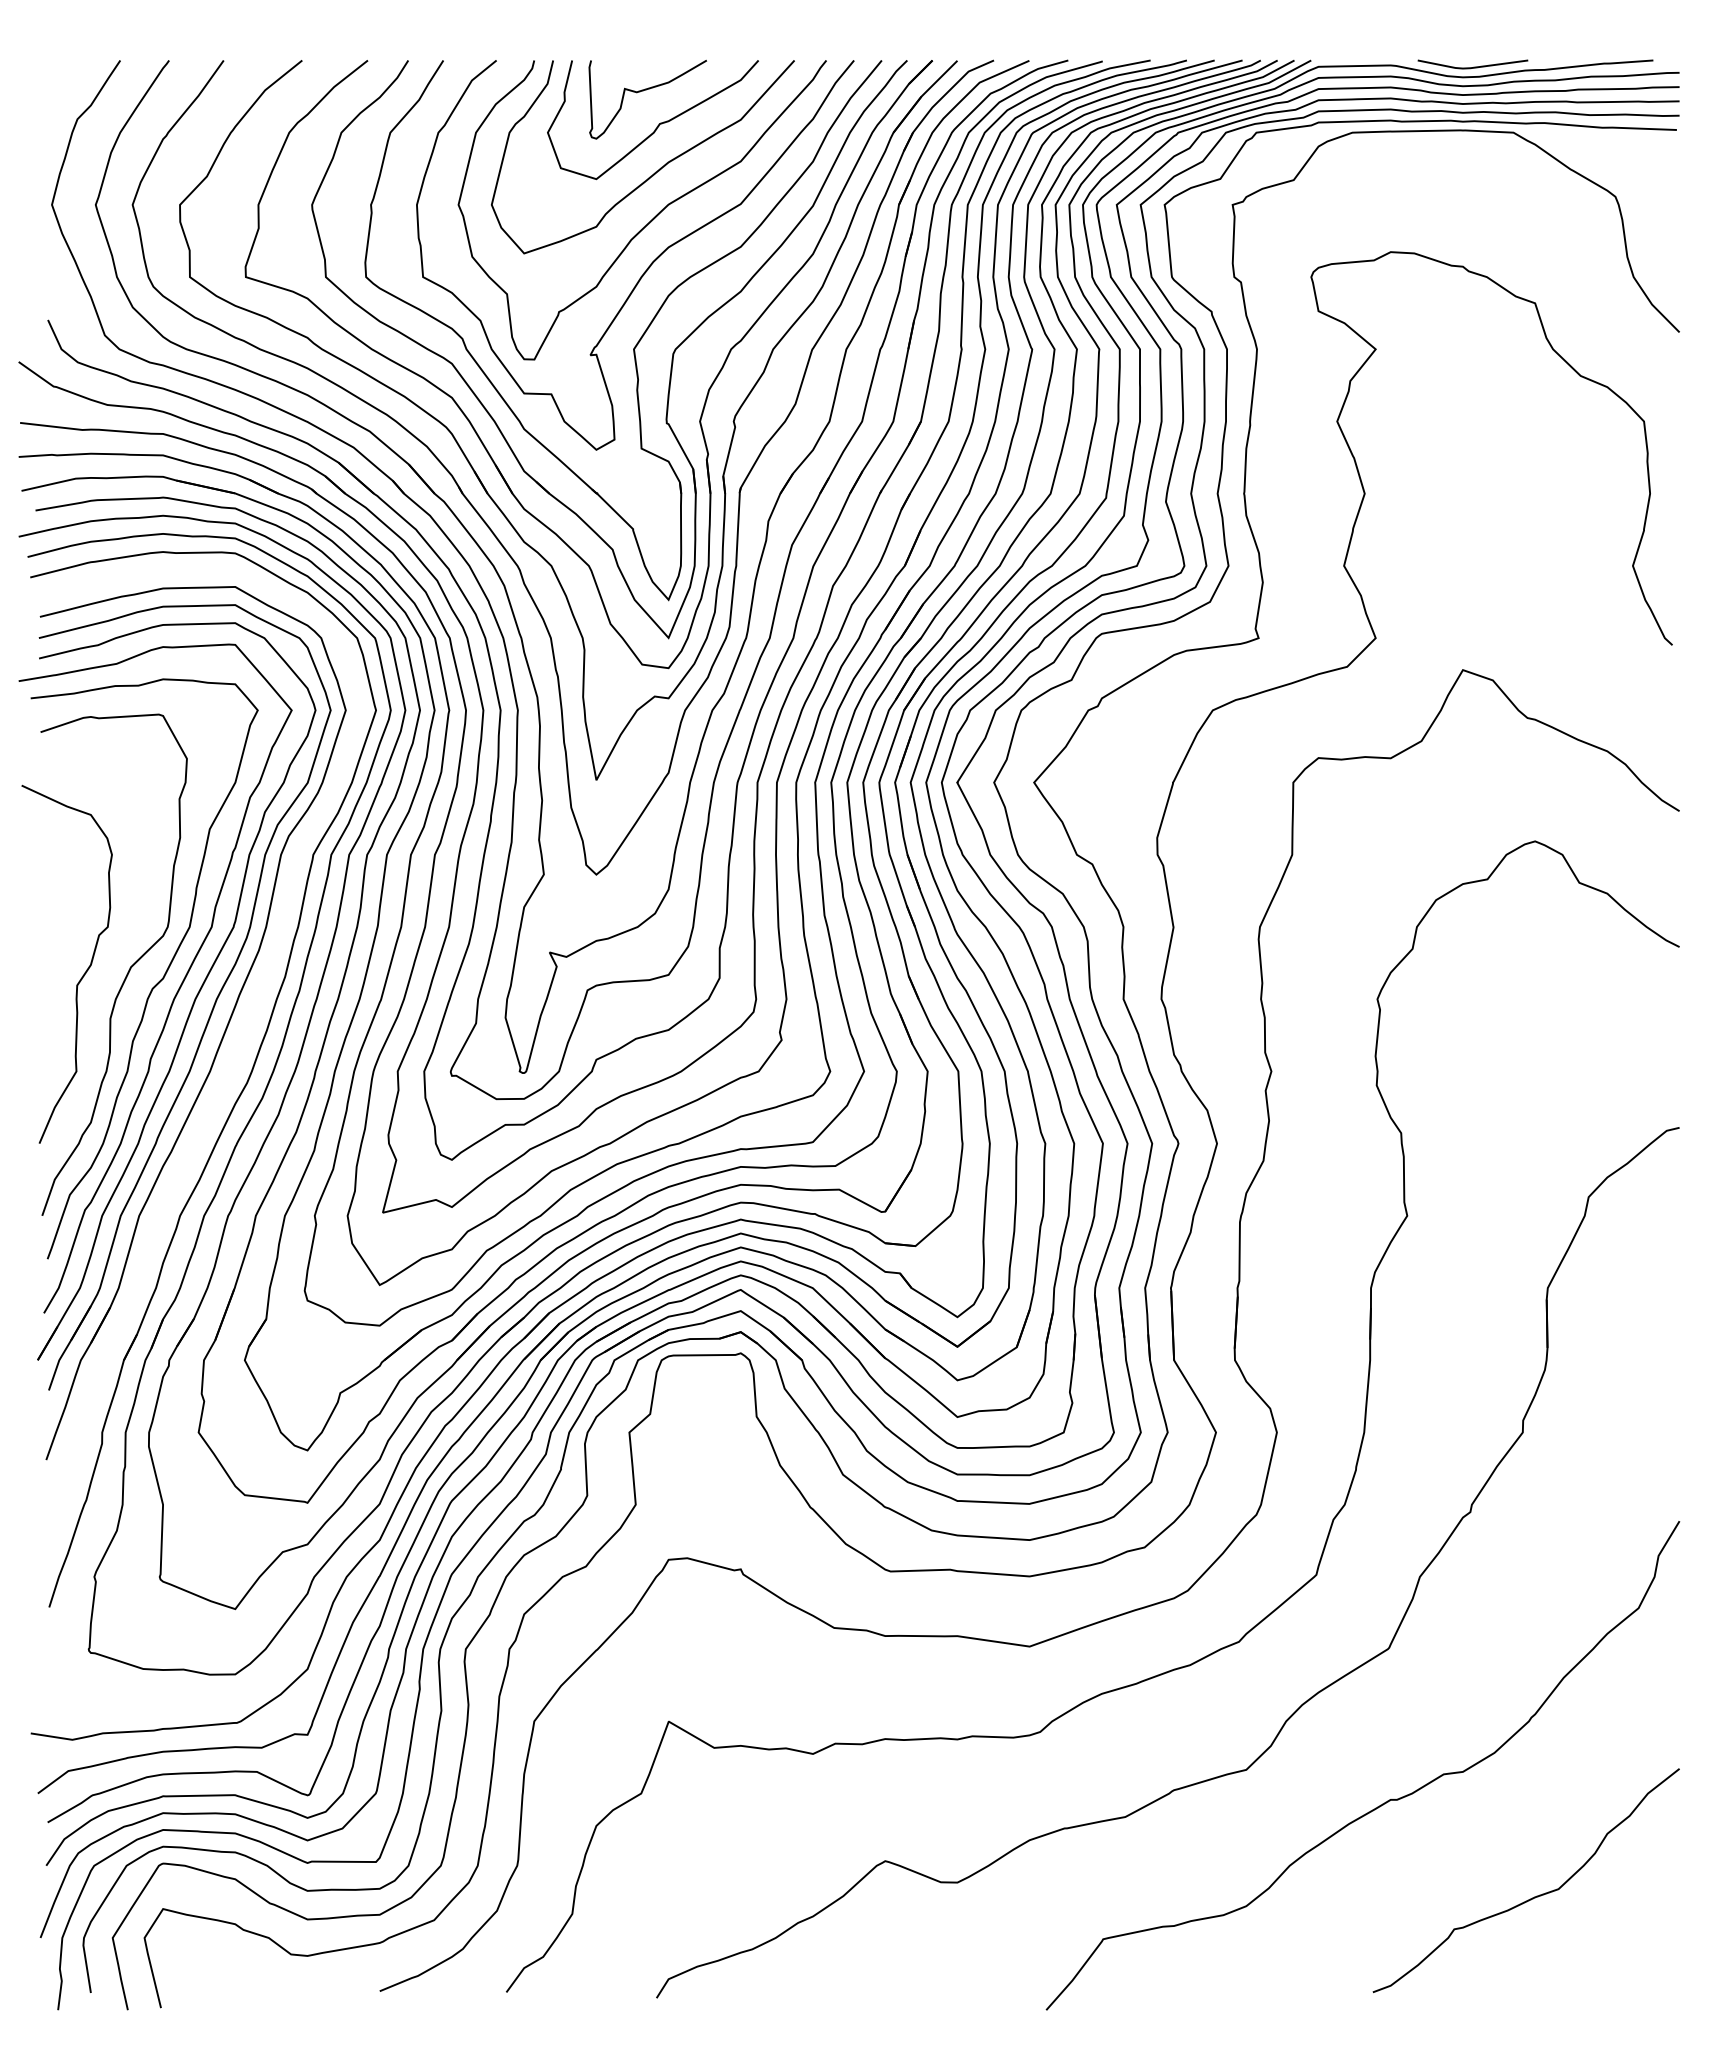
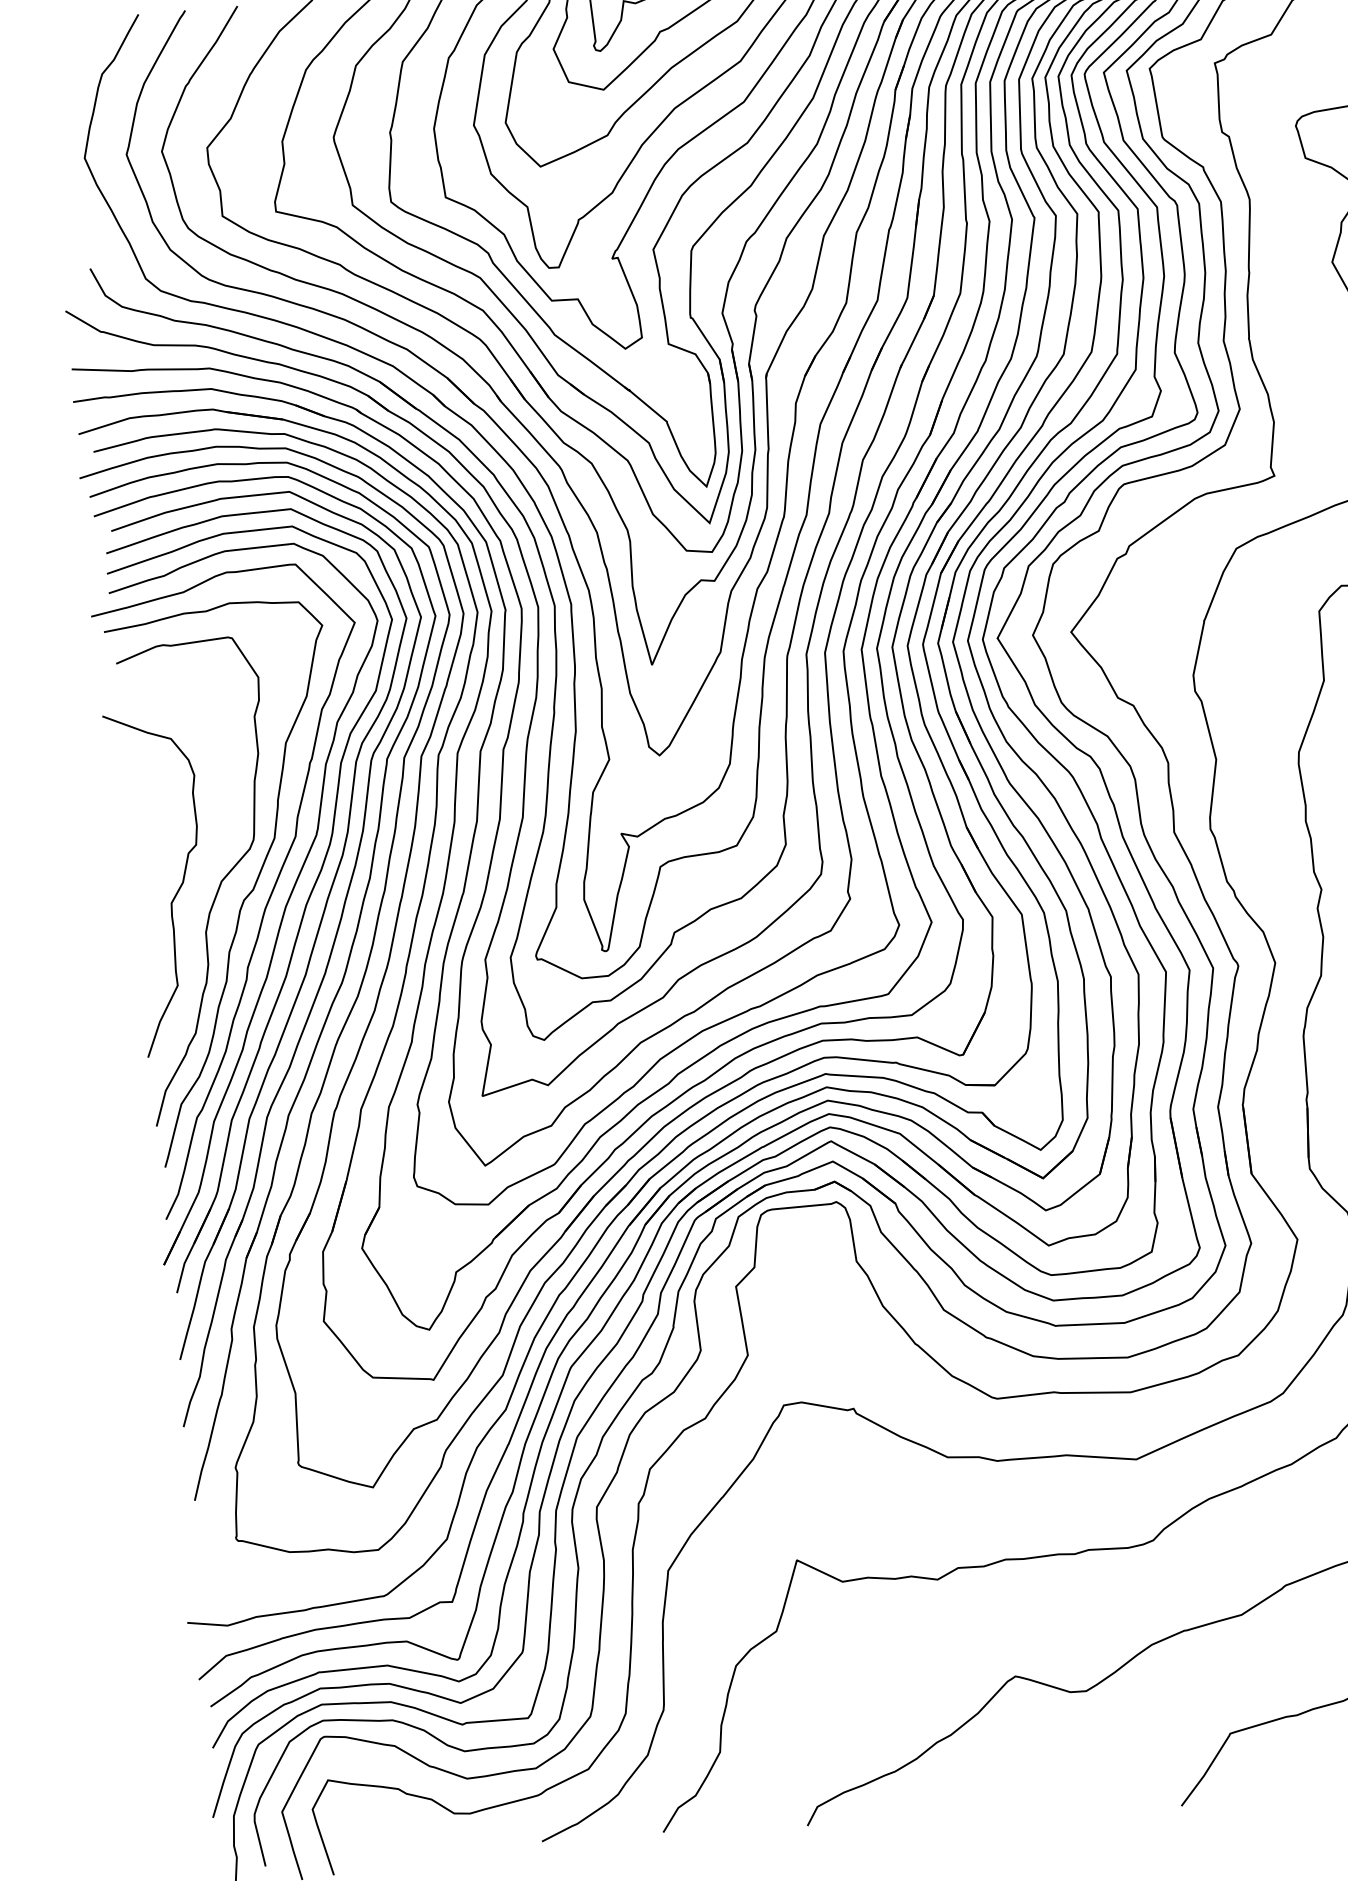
part: (233, 1060) -> (327, 962), added

